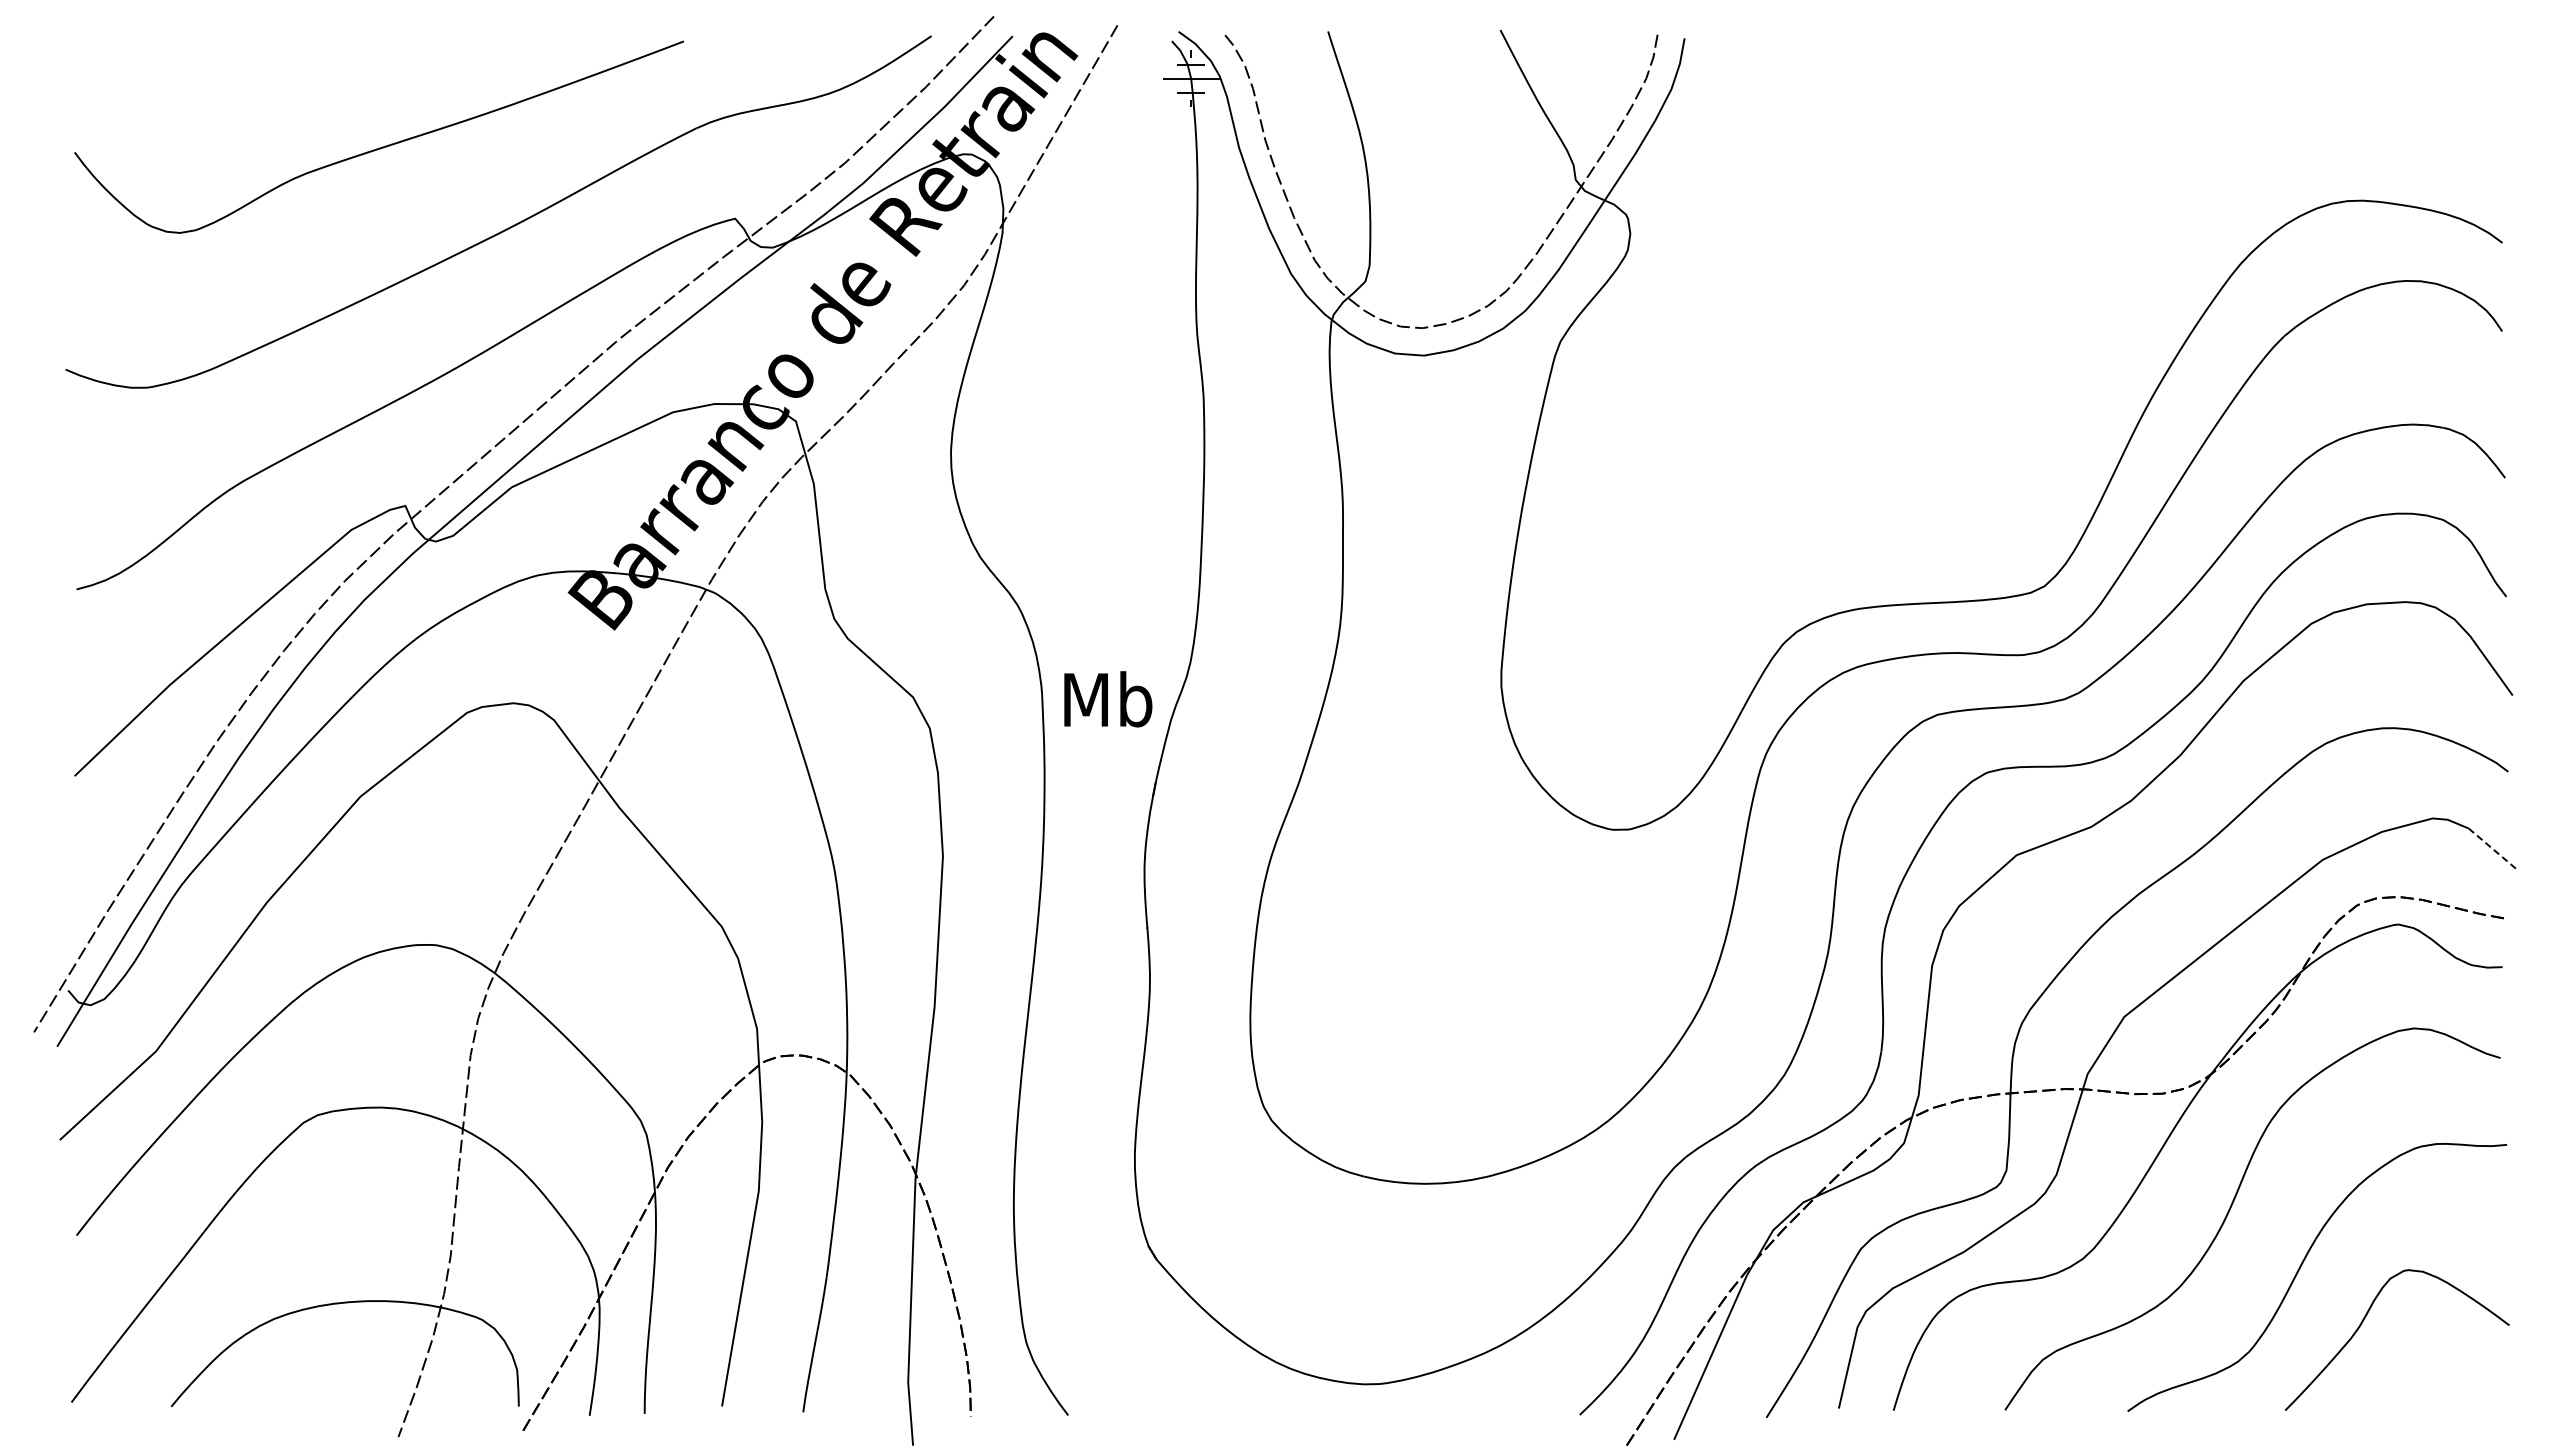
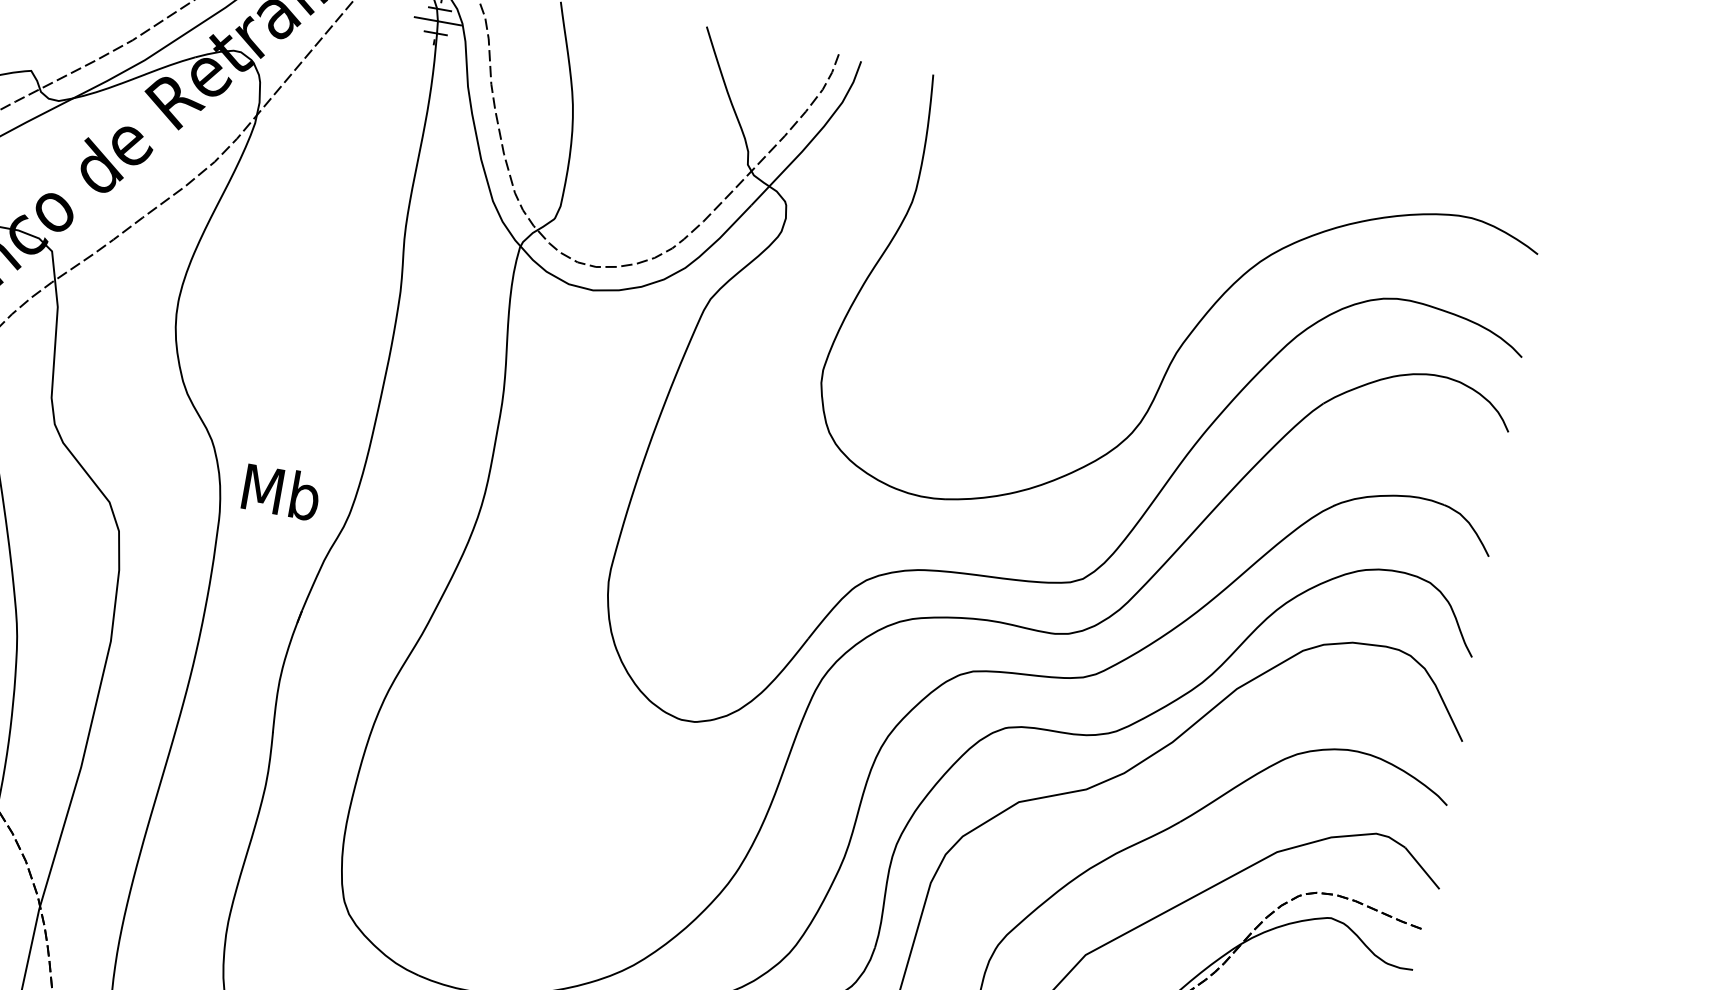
part: (2113, 288) -> (1186, 337), added
text: (1108, 699) -> (281, 492), moved
line: (2492, 849) -> (1422, 868), dashed -> solid

